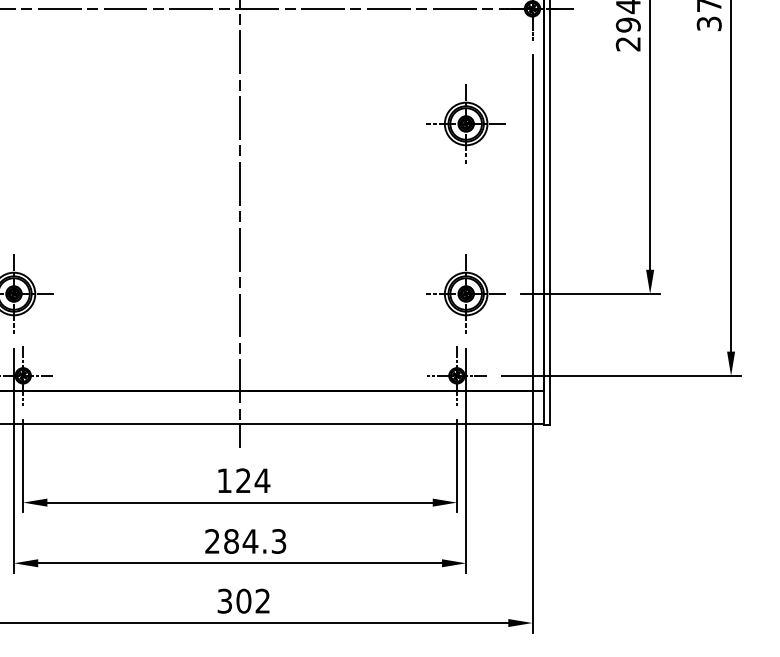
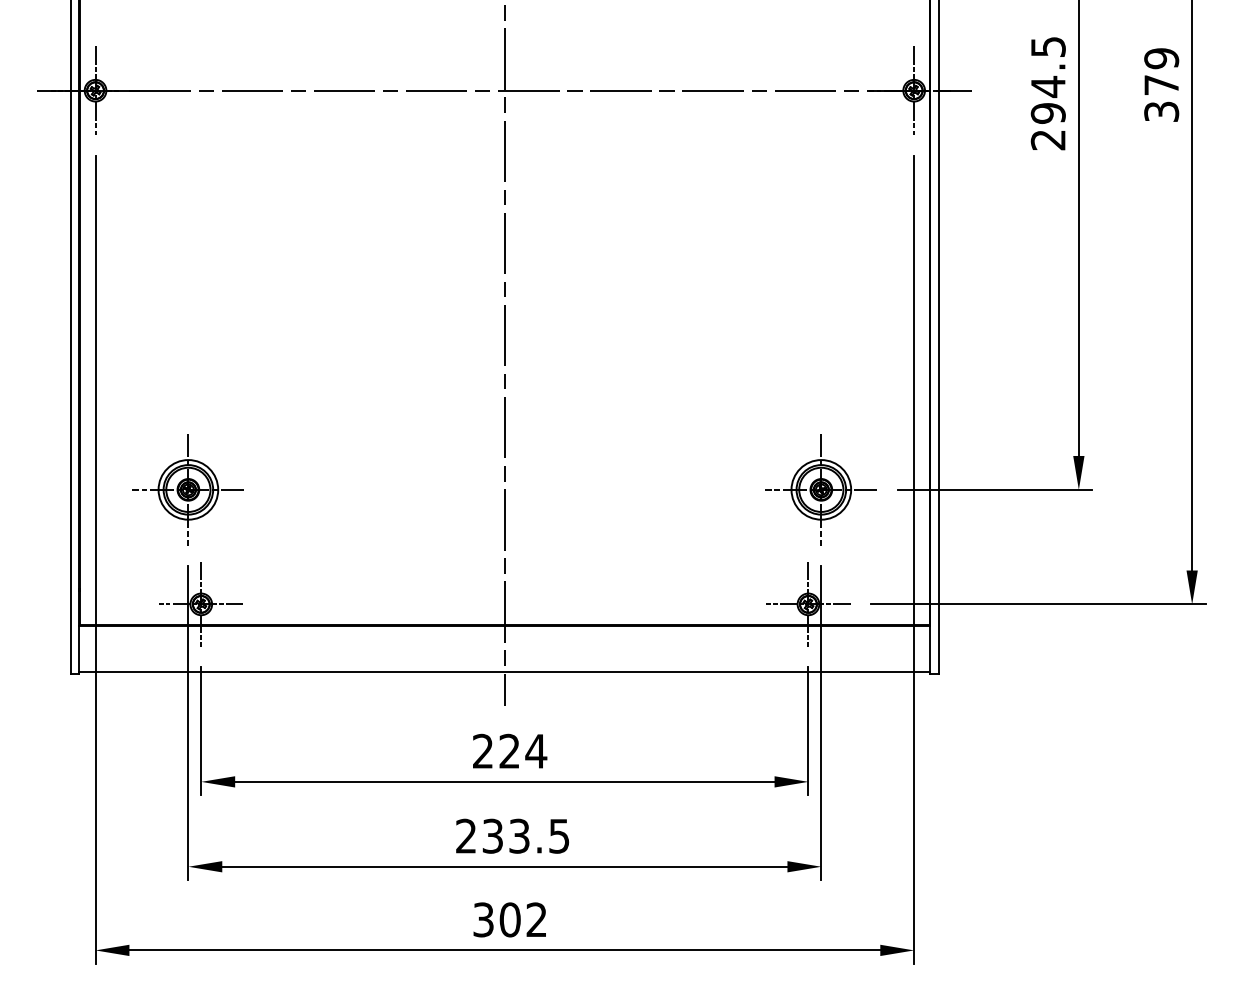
part: (465, 123) -> (820, 251), removed
text: (224, 480) -> (482, 750), 124 -> 224
text: (254, 540) -> (525, 835), 284.3 -> 233.5

